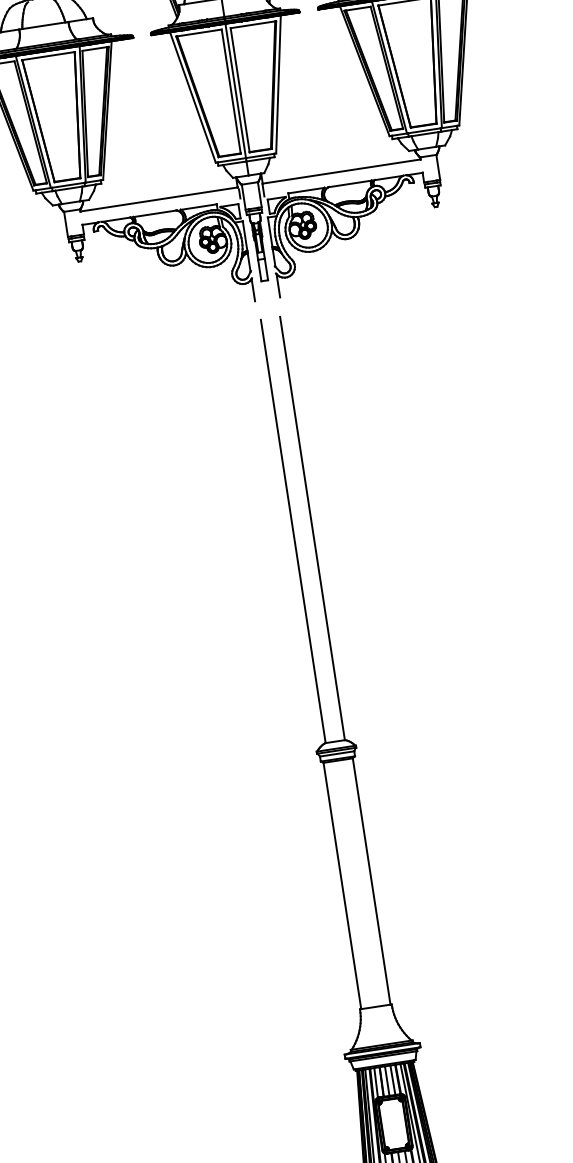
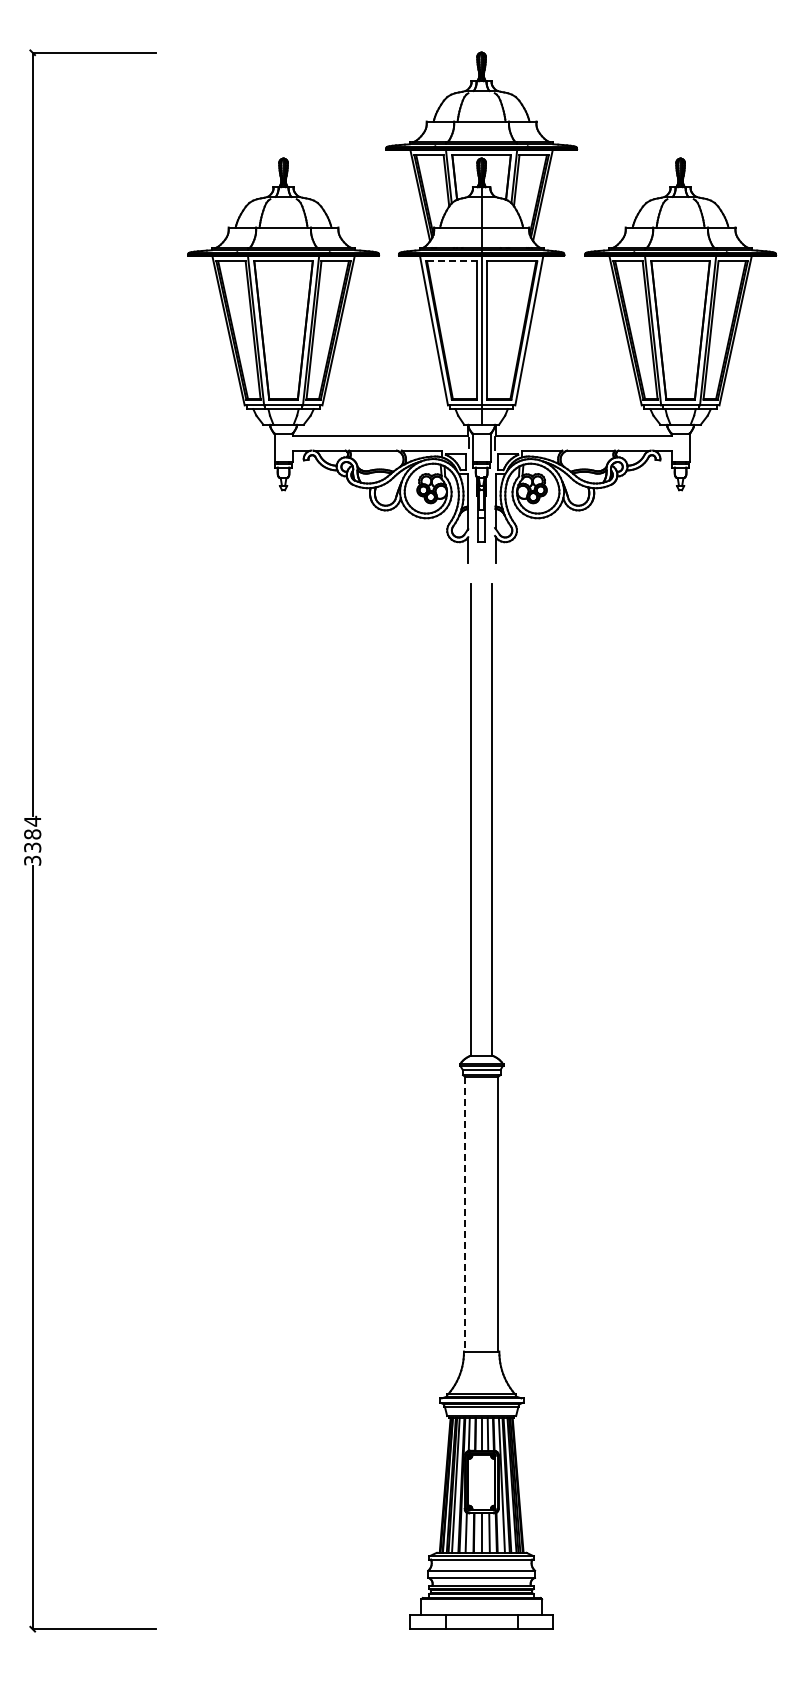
line: (199, 33) -> (451, 261), solid -> dashed
line: (342, 886) -> (465, 1214), solid -> dashed

